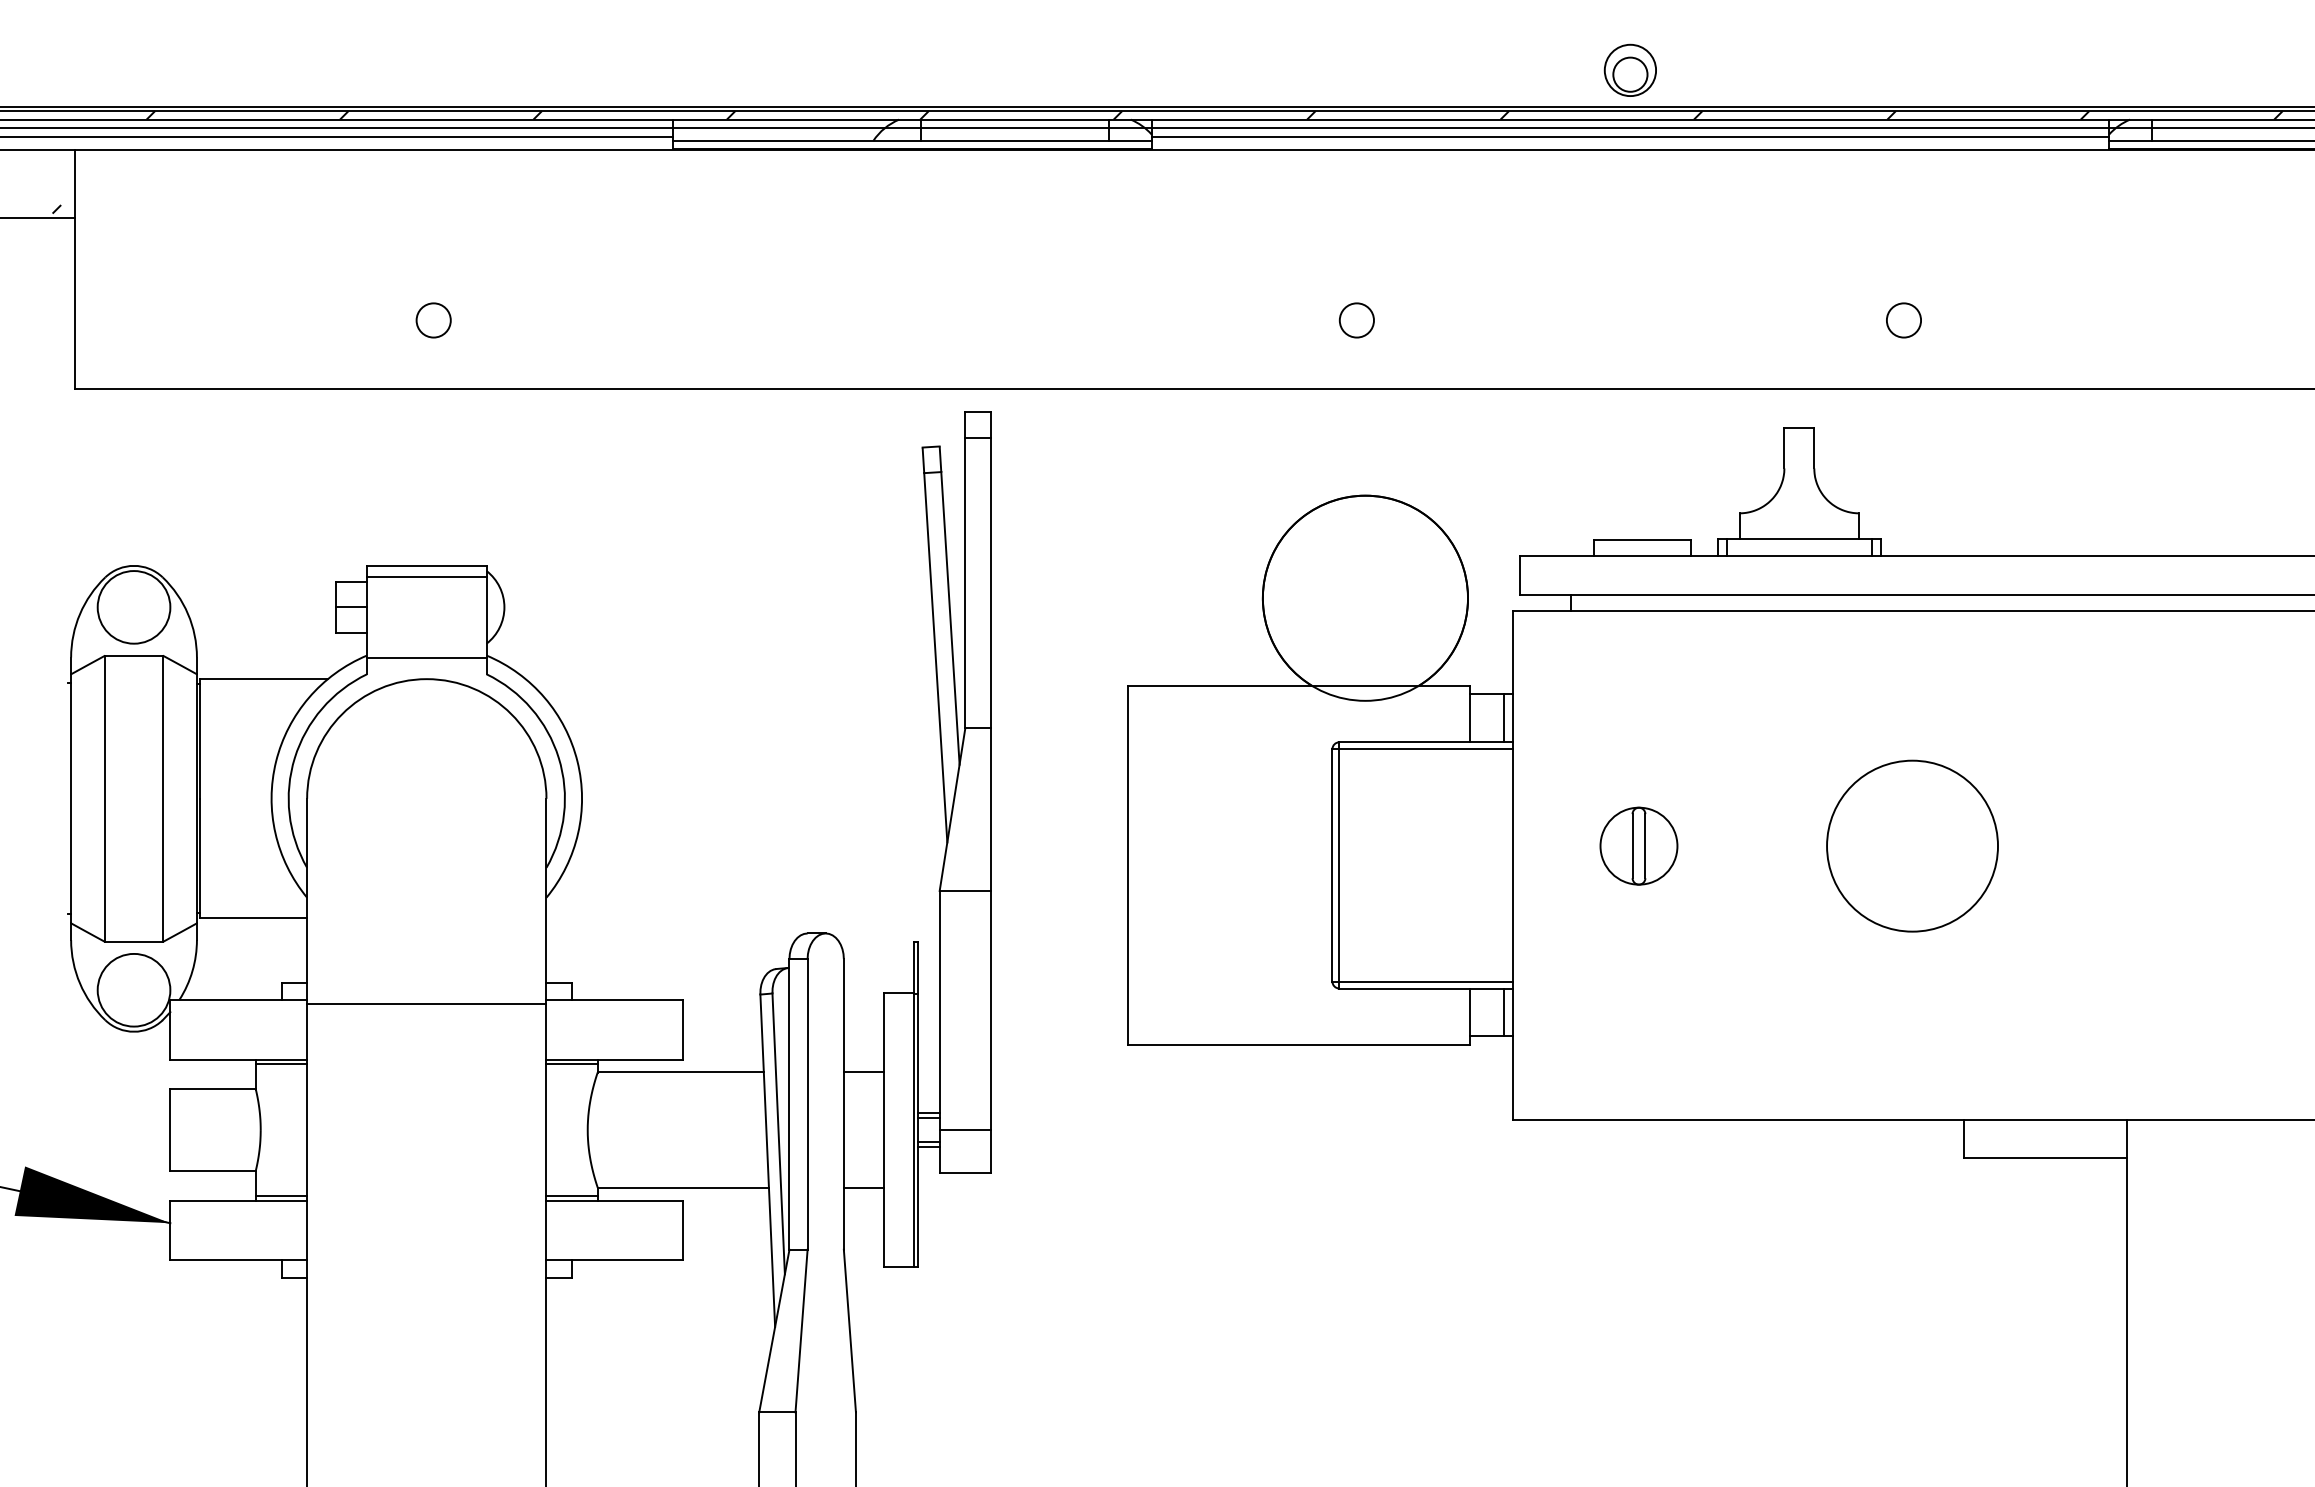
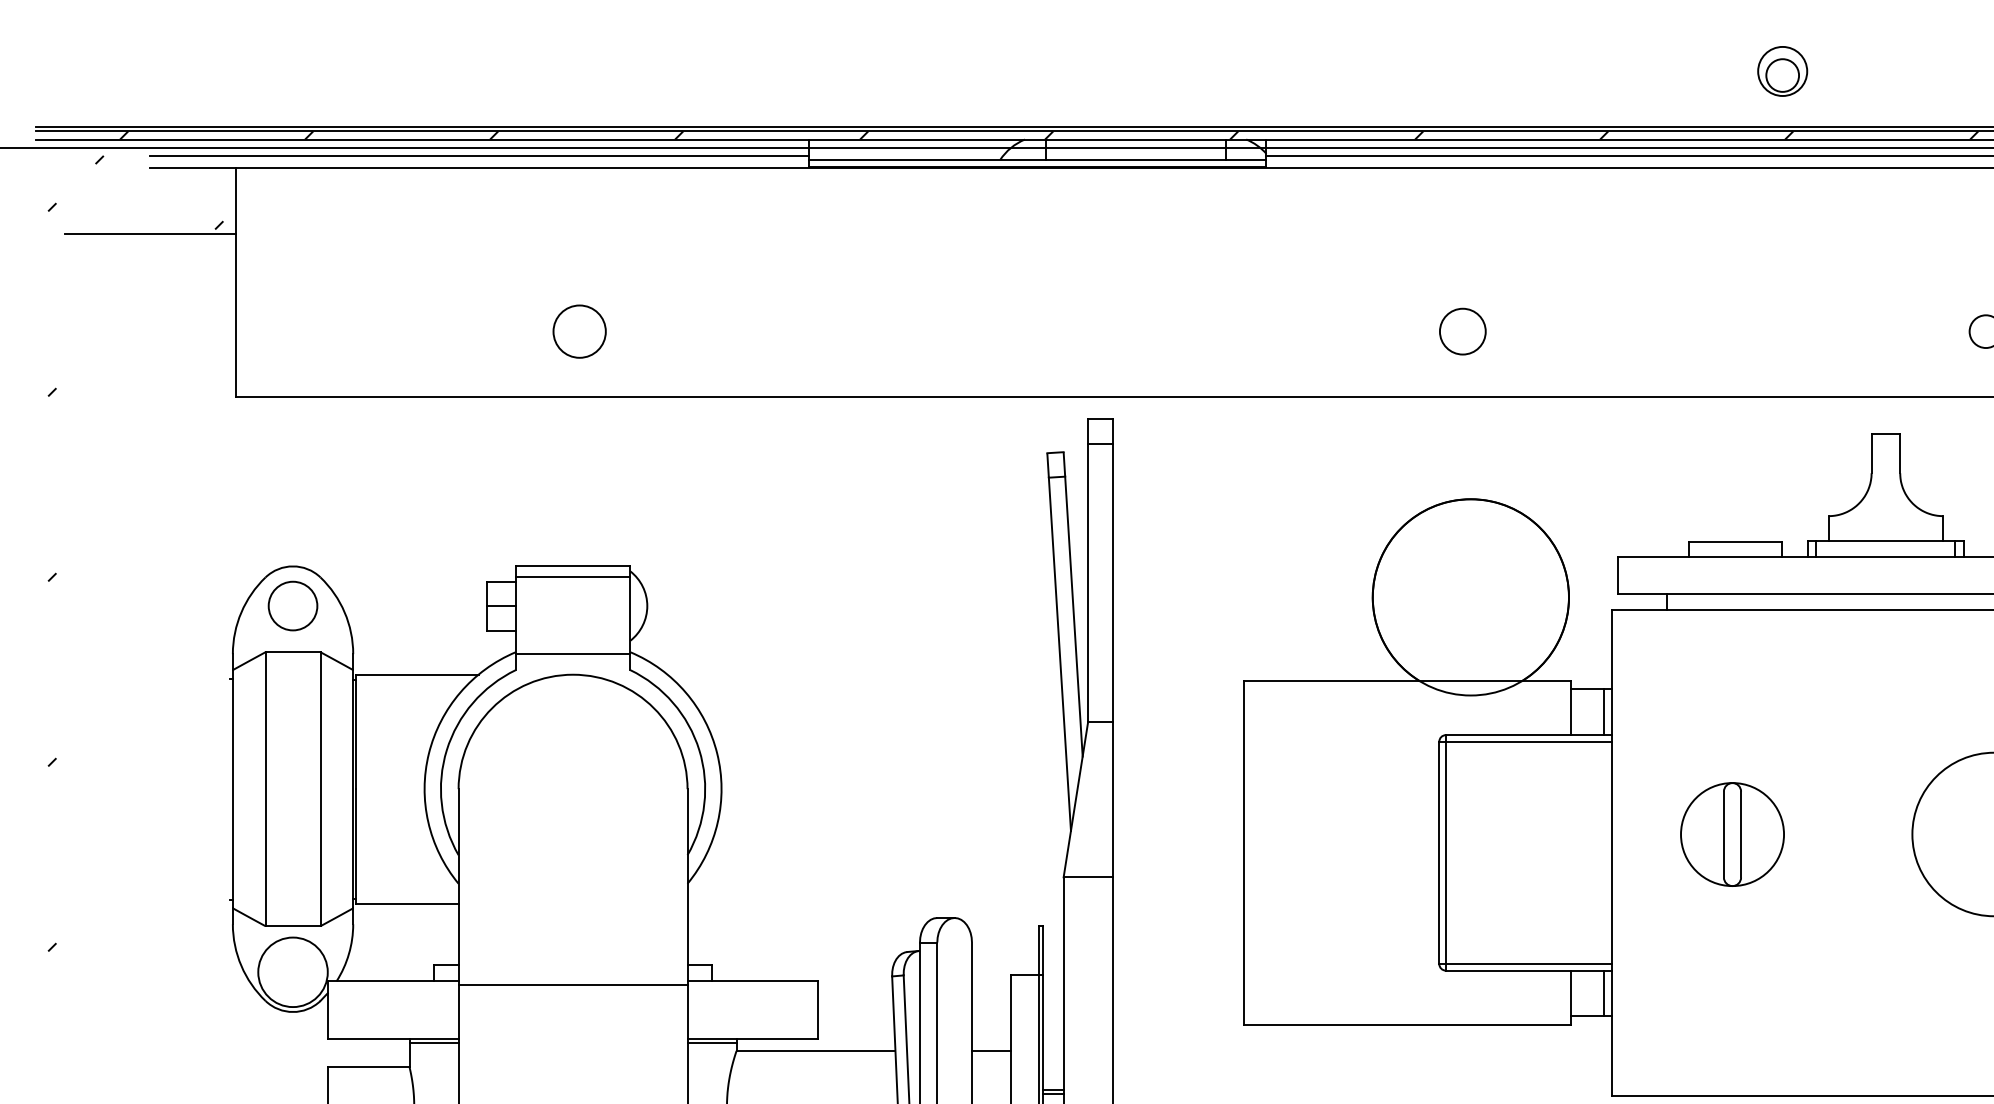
part: (1629, 69) -> (1781, 70), moved
circle: (433, 320) -> (579, 331), size x1.6
circle: (1356, 320) -> (1462, 331), size x1.4
circle: (133, 607) -> (292, 606), size x0.7
part: (1638, 845) -> (1732, 833), size x1.4

